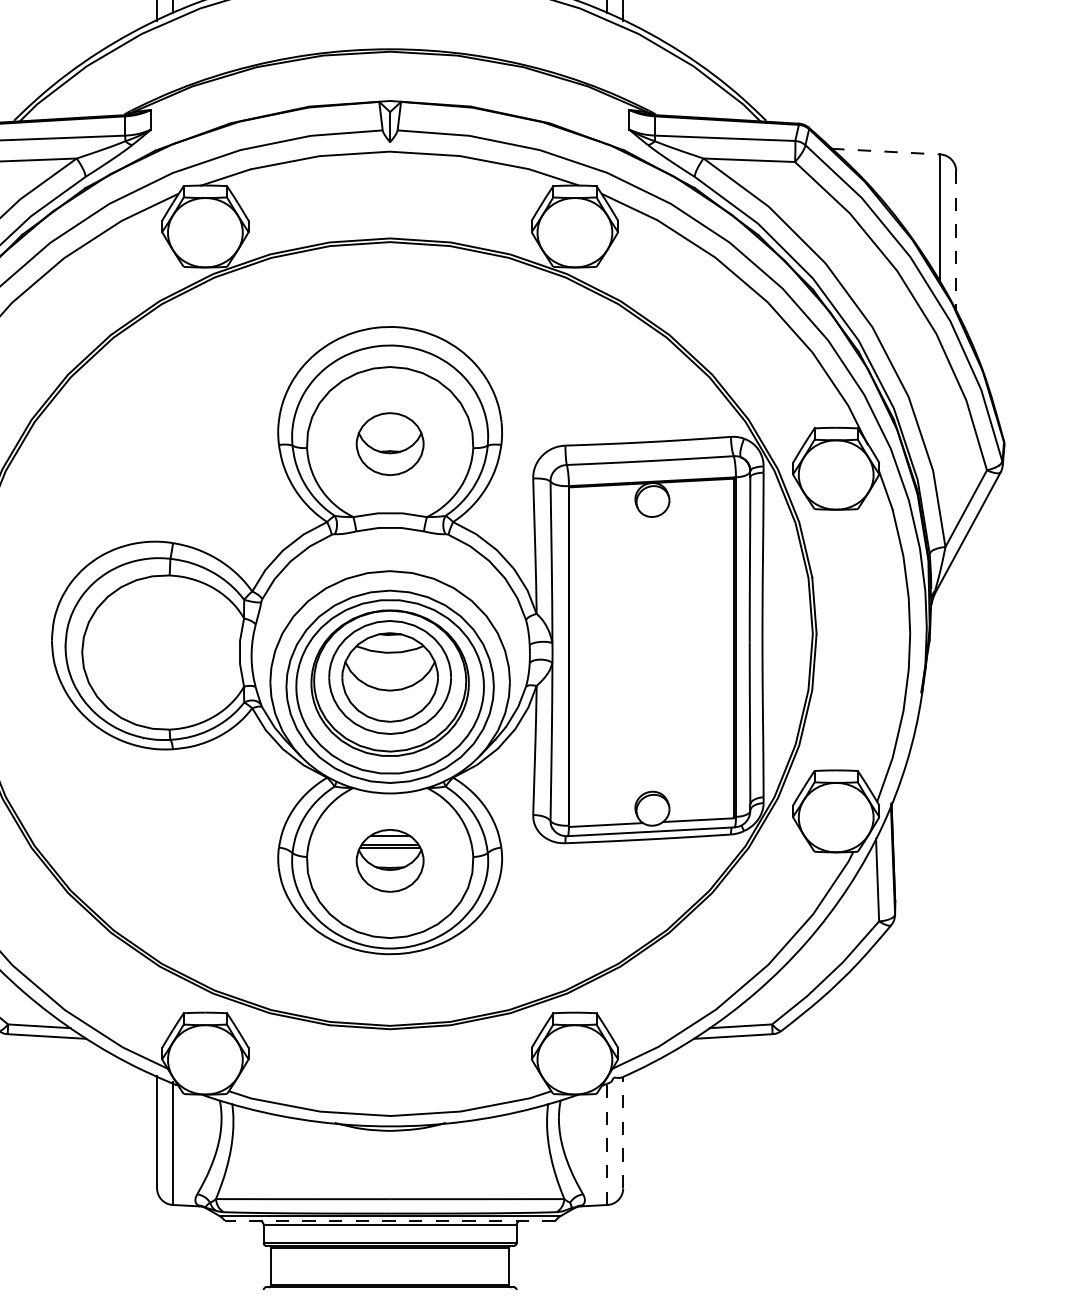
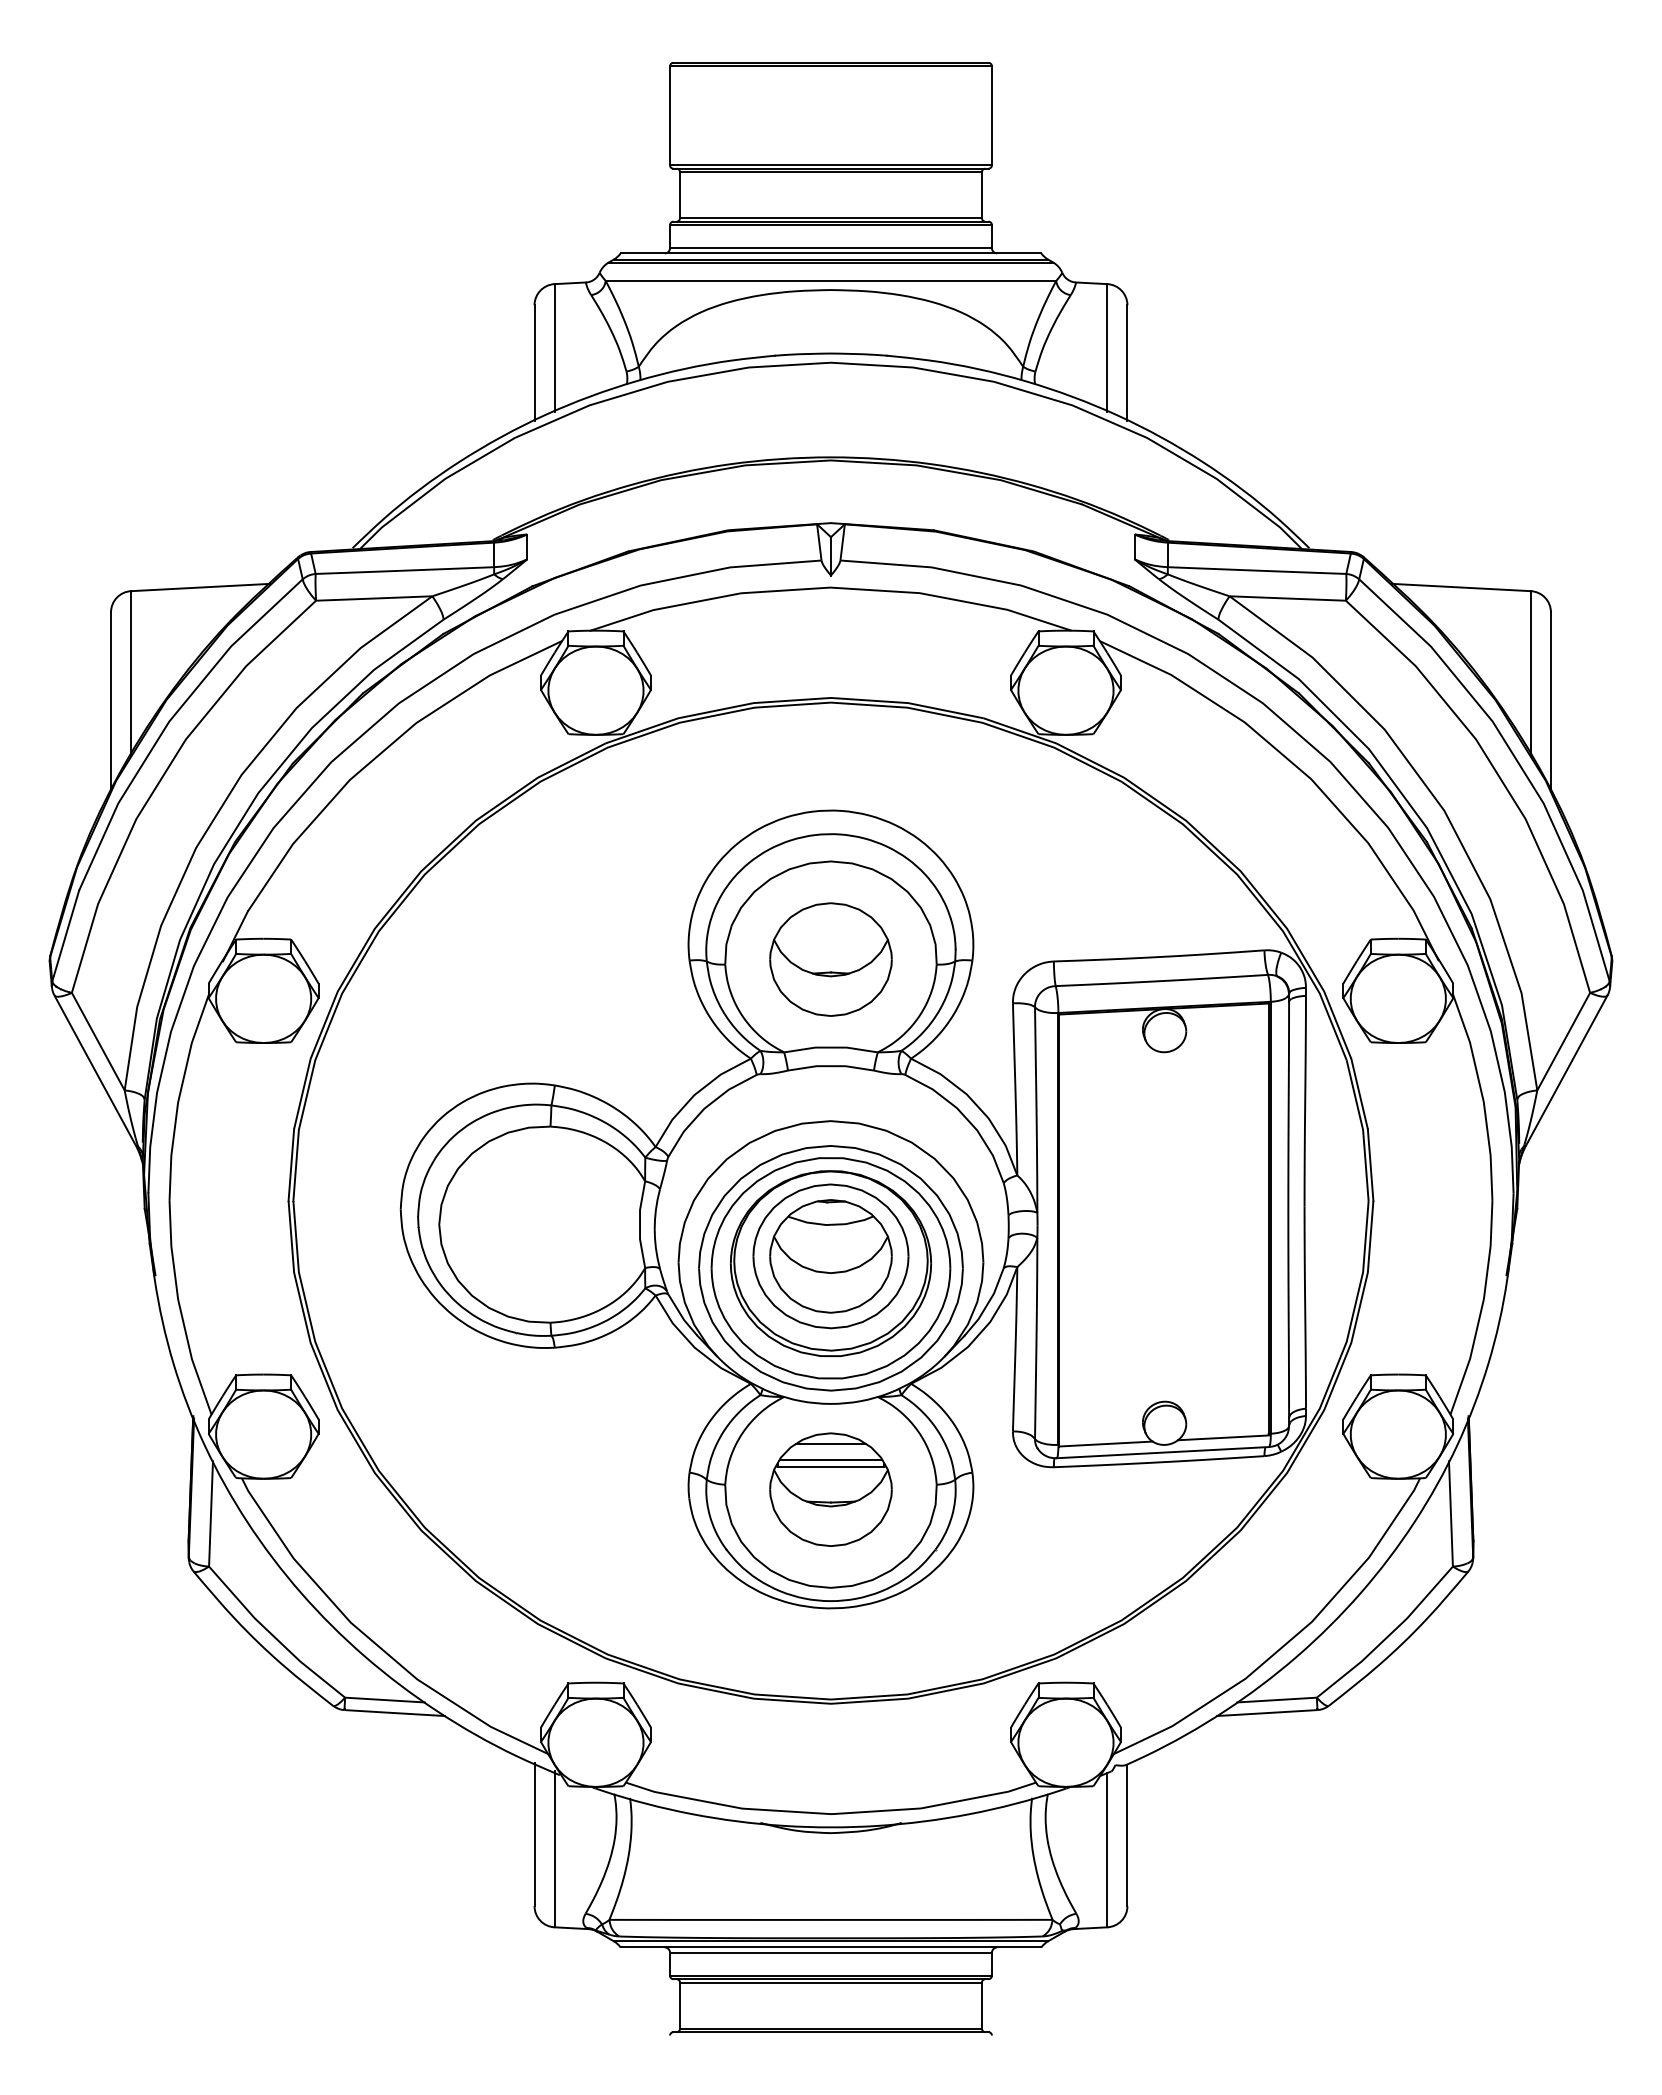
line: (885, 151) -> (1461, 587), dashed -> solid
line: (955, 242) -> (1550, 702), dashed -> solid
part: (389, 444) -> (830, 959), size x1.43
part: (389, 860) -> (830, 1489), size x1.43
line: (623, 1132) -> (1127, 1835), dashed -> solid
line: (607, 1143) -> (1107, 1849), dashed -> solid
line: (389, 1220) -> (830, 1947), dashed -> solid

